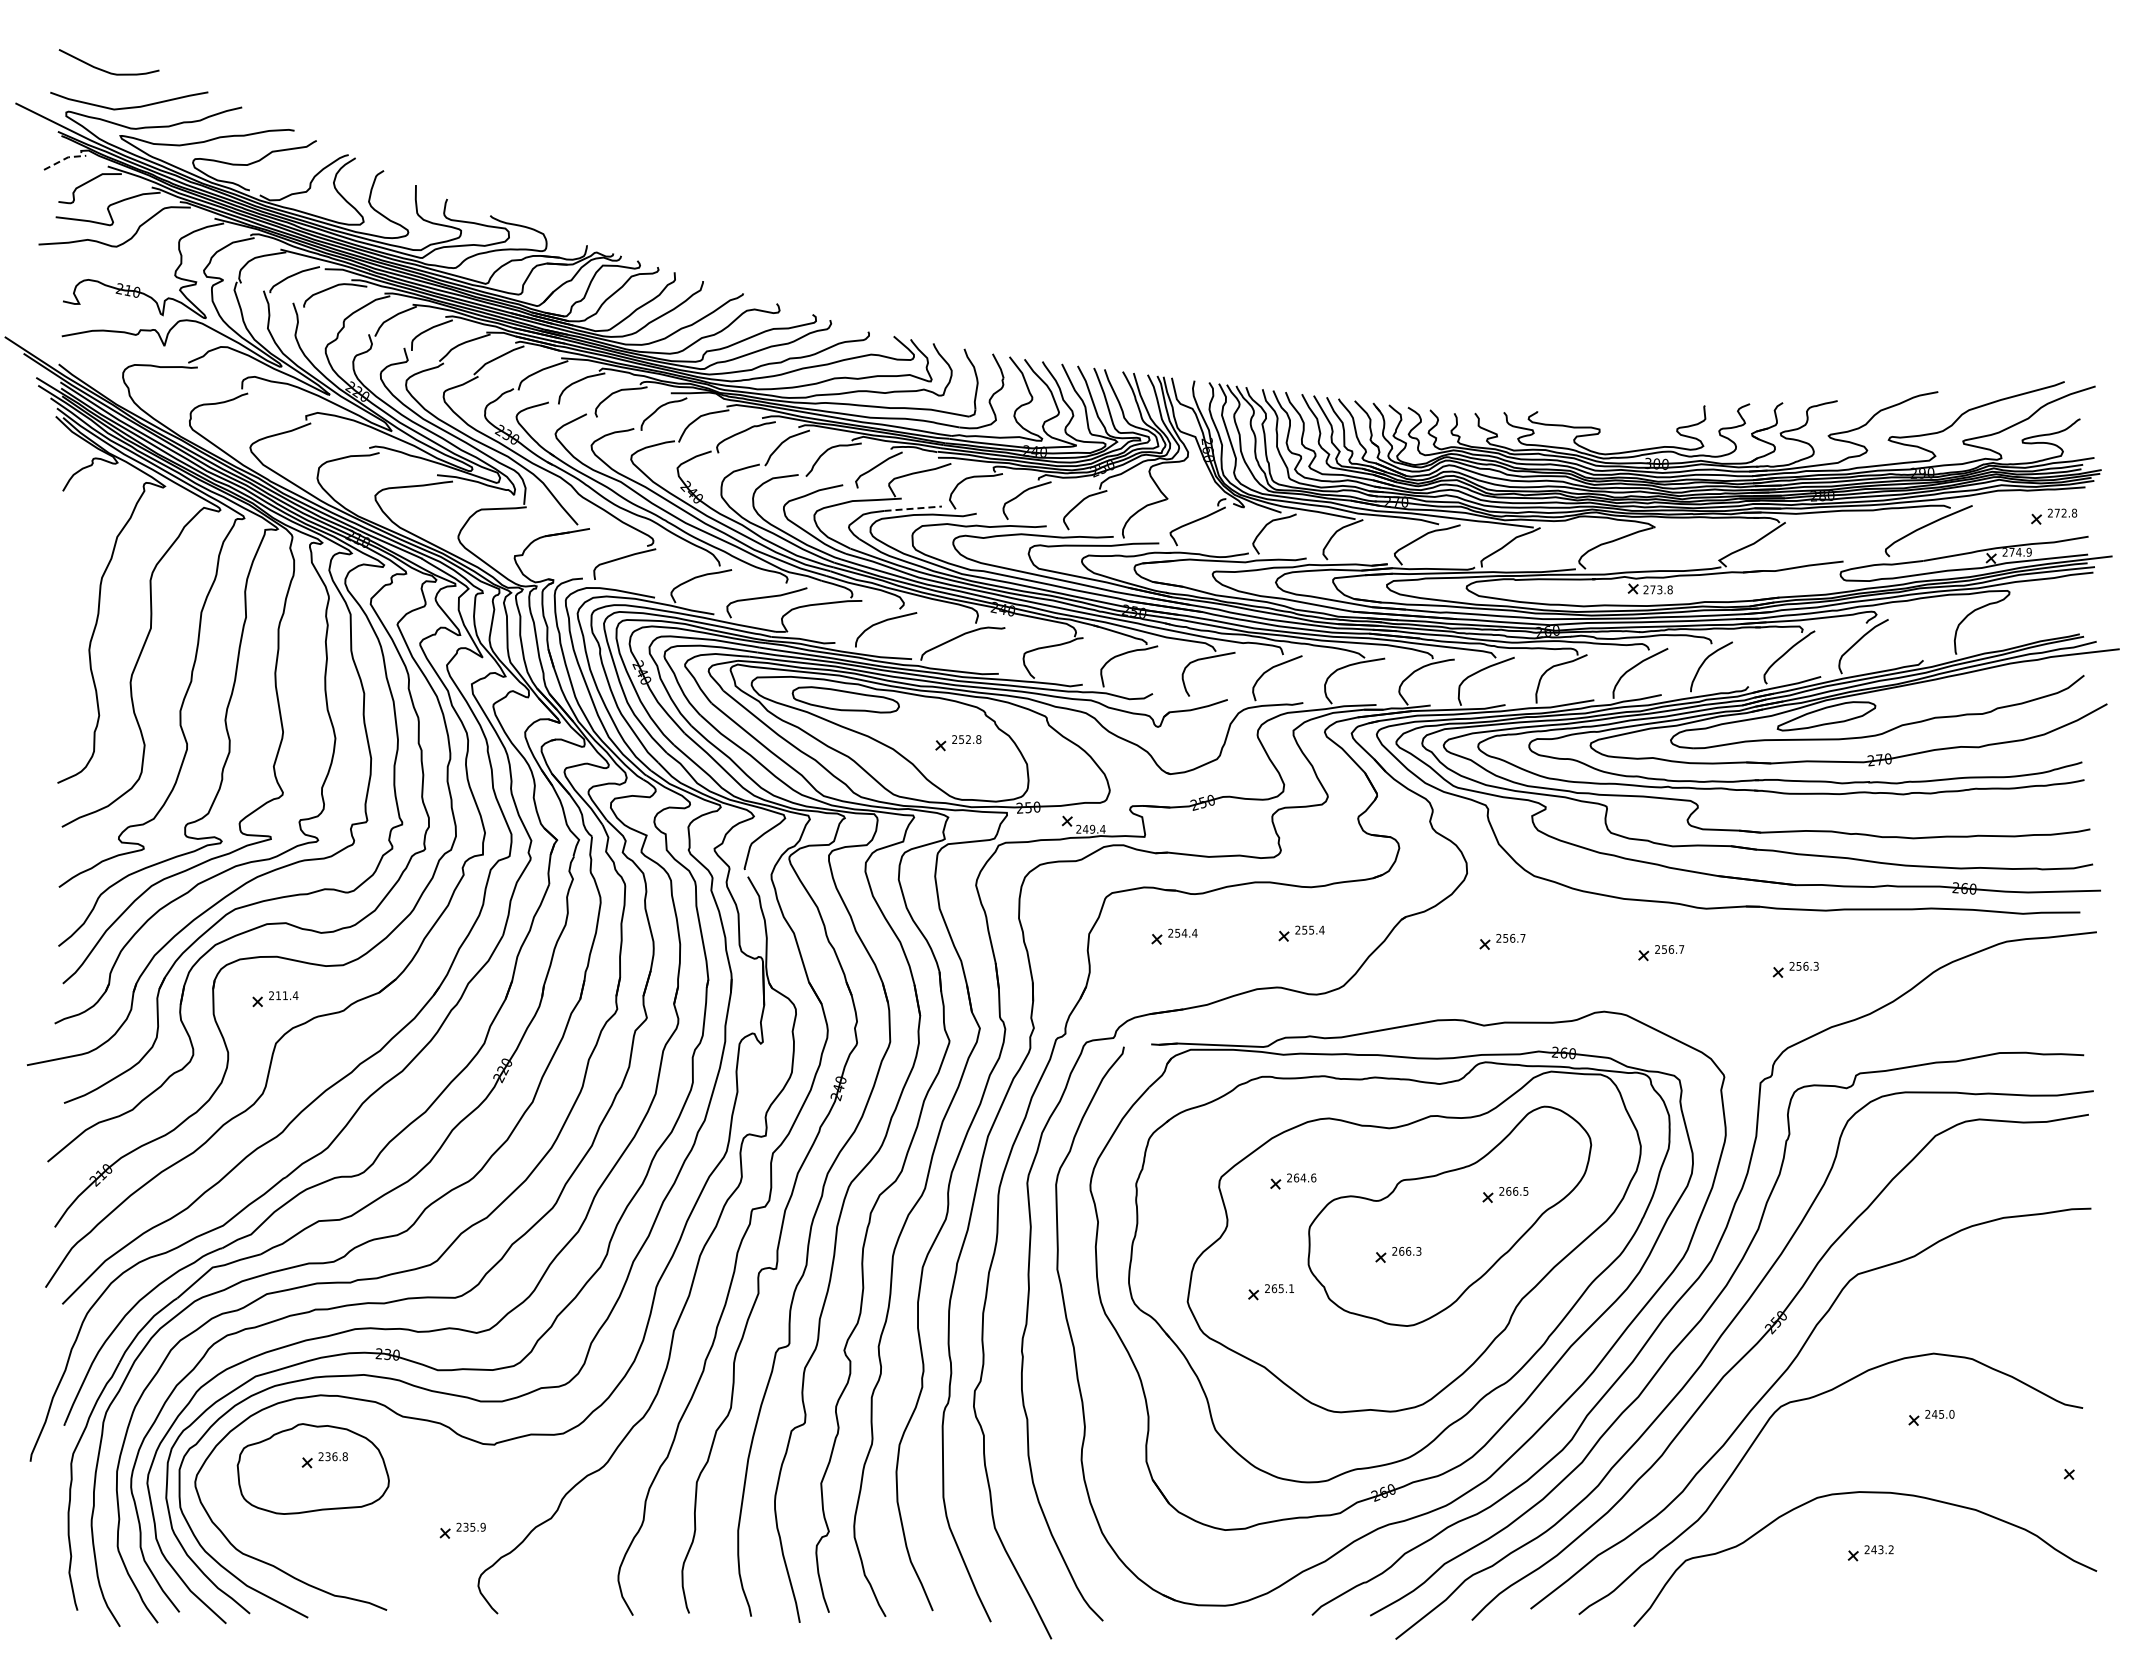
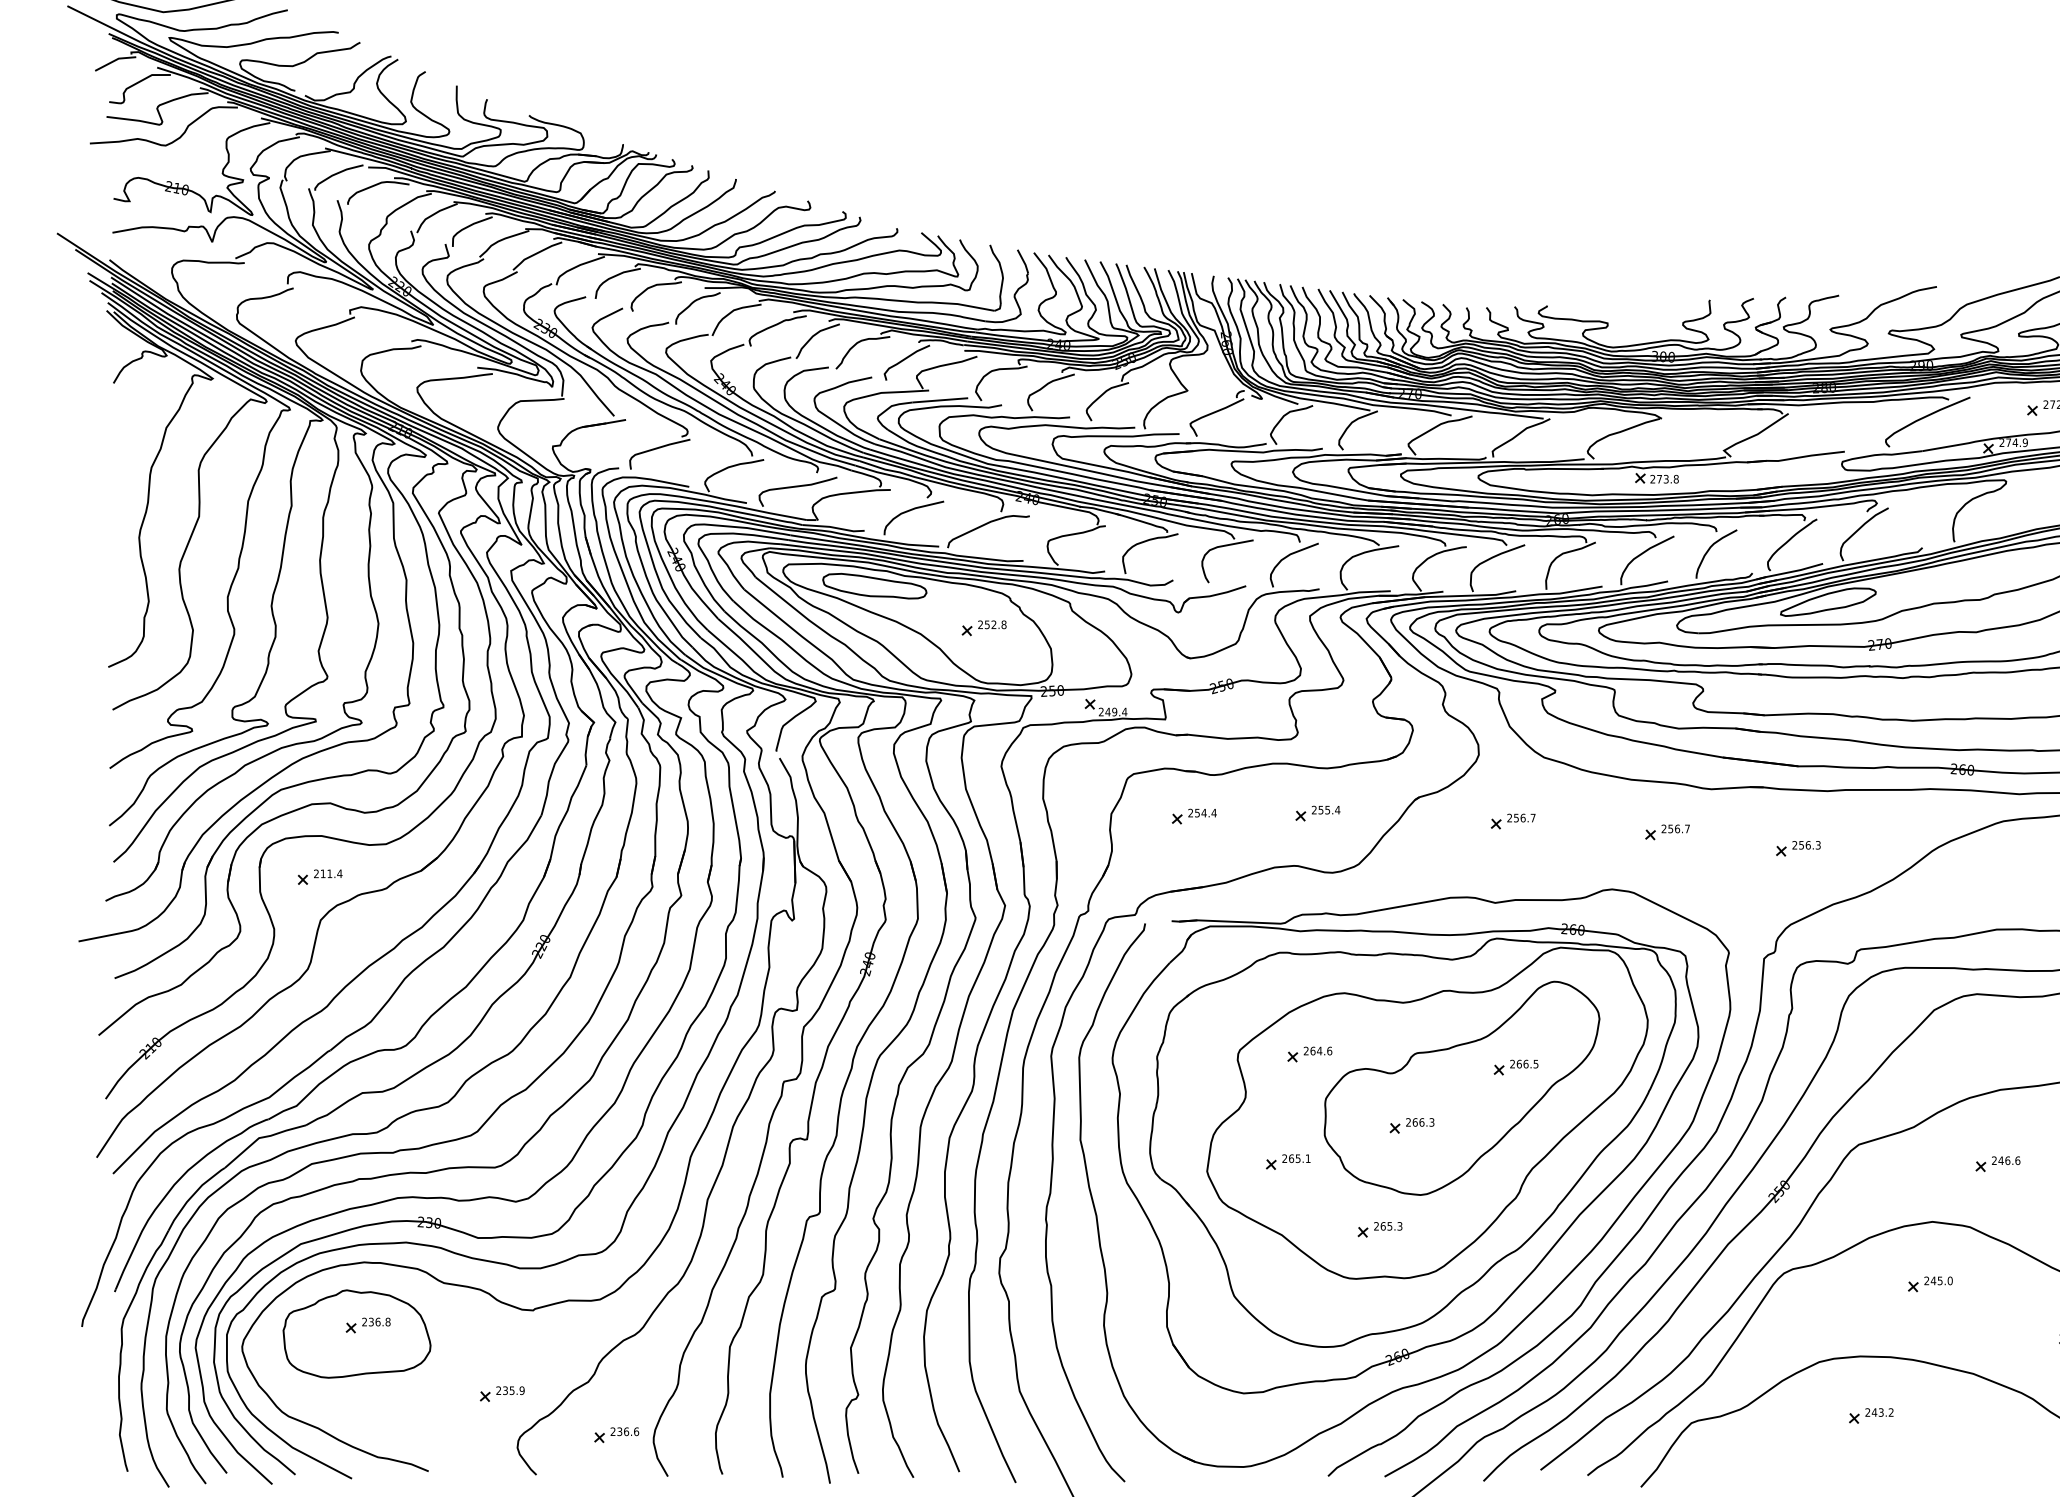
line: (64, 159) -> (115, 60), dashed -> solid
line: (913, 508) -> (940, 400), dashed -> solid
part: (2001, 1294) -> (1998, 1164), added
part: (1365, 1361) -> (1380, 1229), added
part: (580, 1573) -> (616, 1435), added

